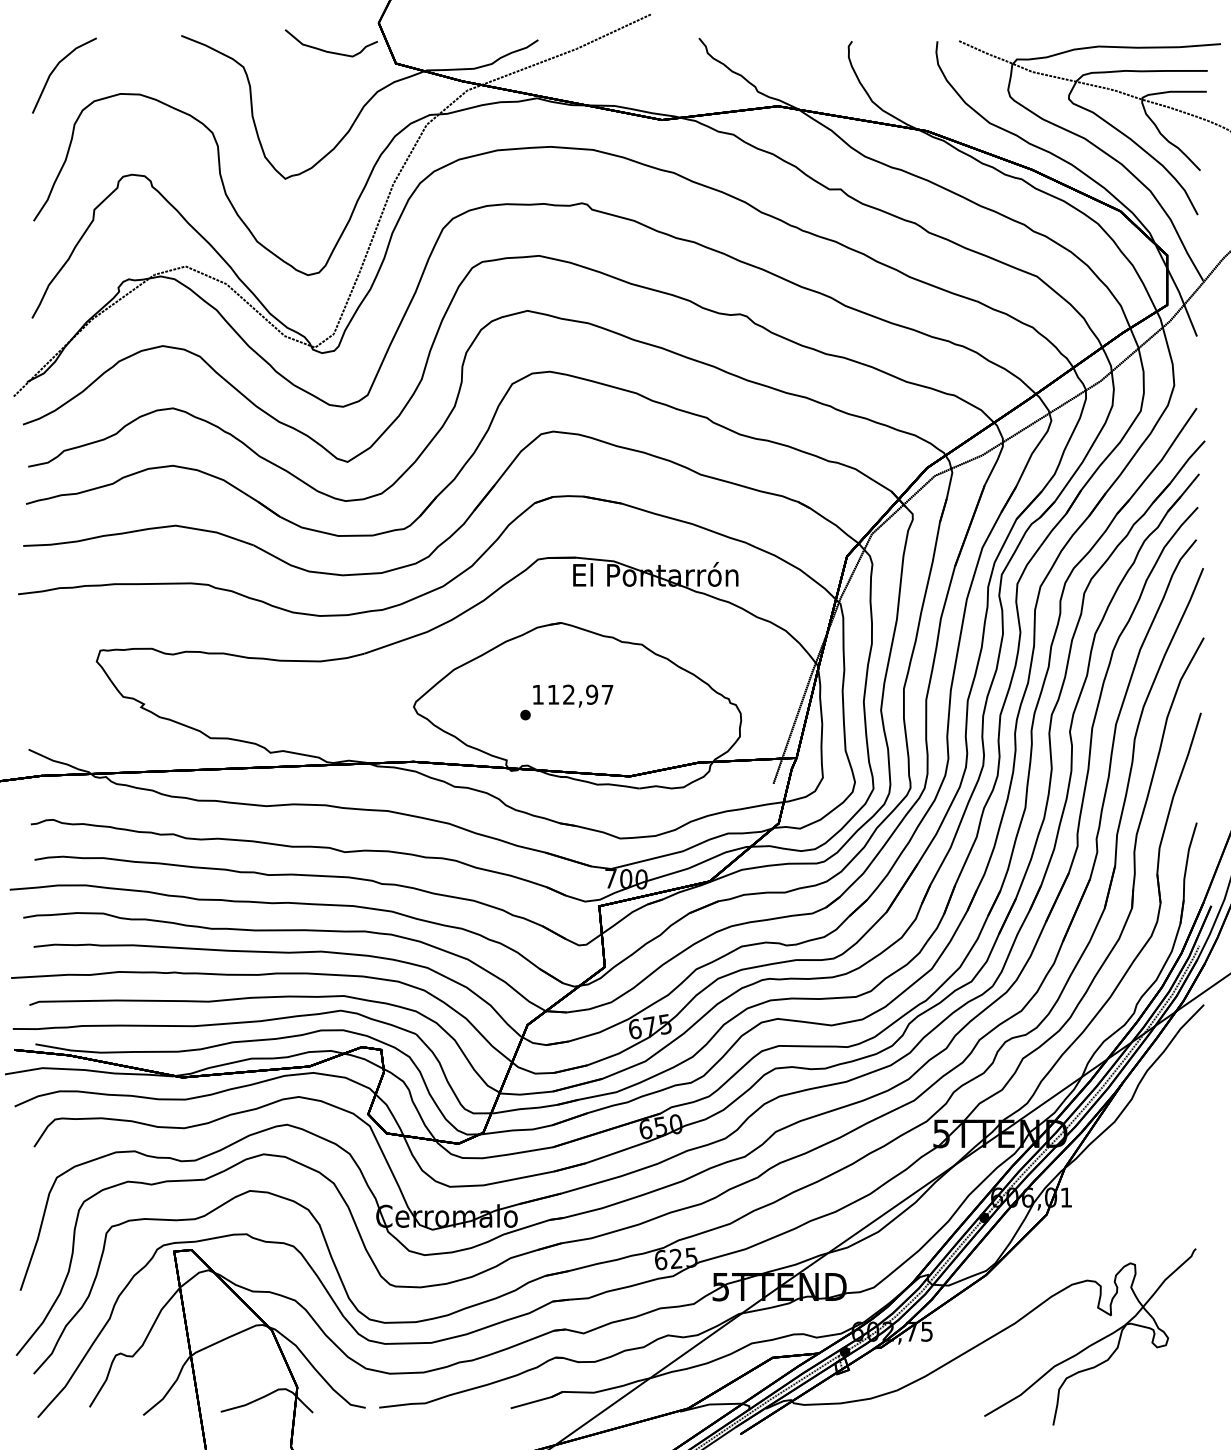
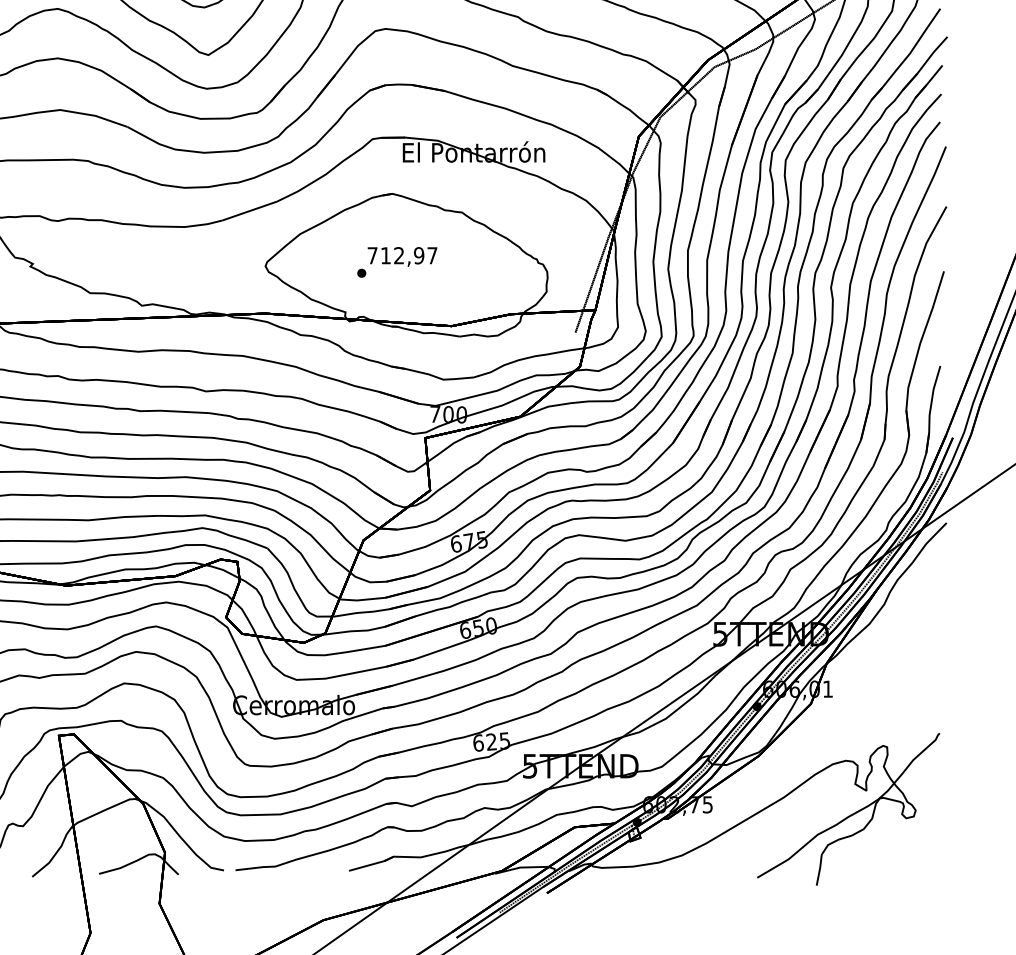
text: (537, 694) -> (372, 255), 112,97 -> 712,97

